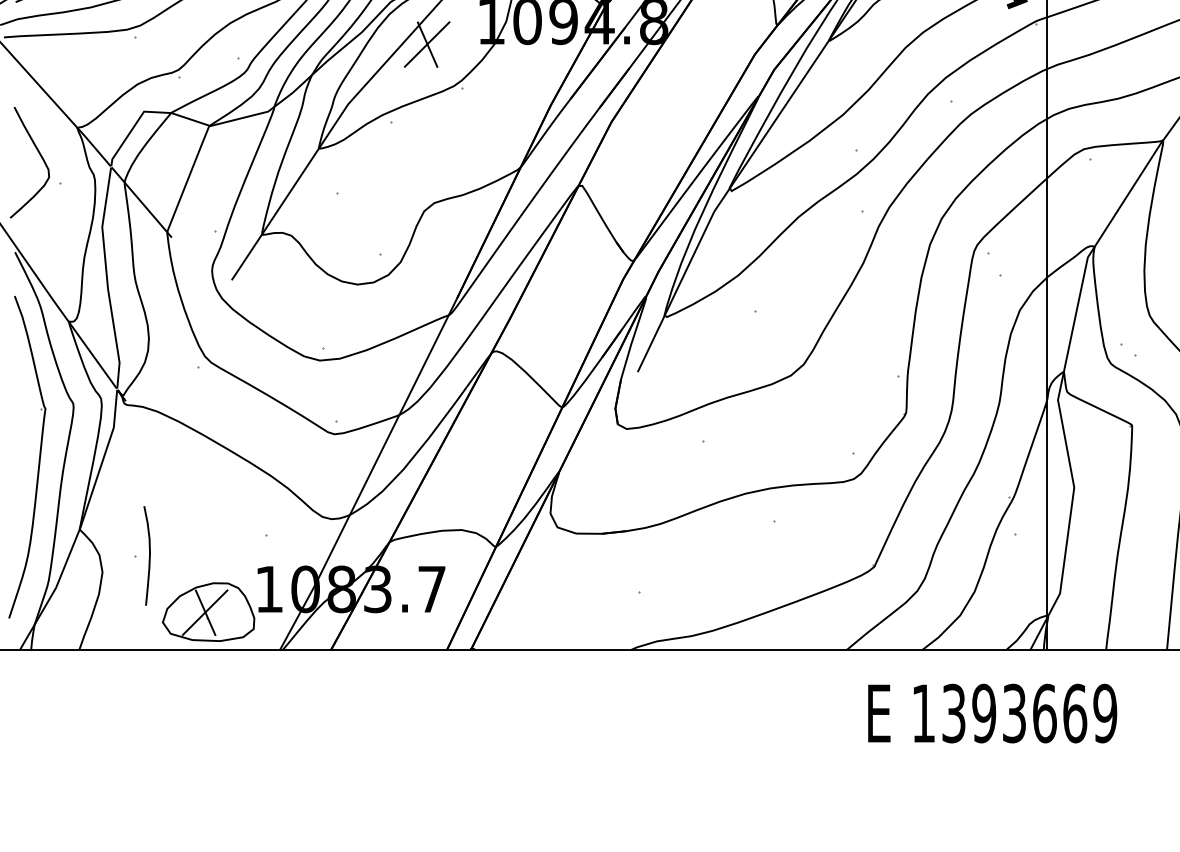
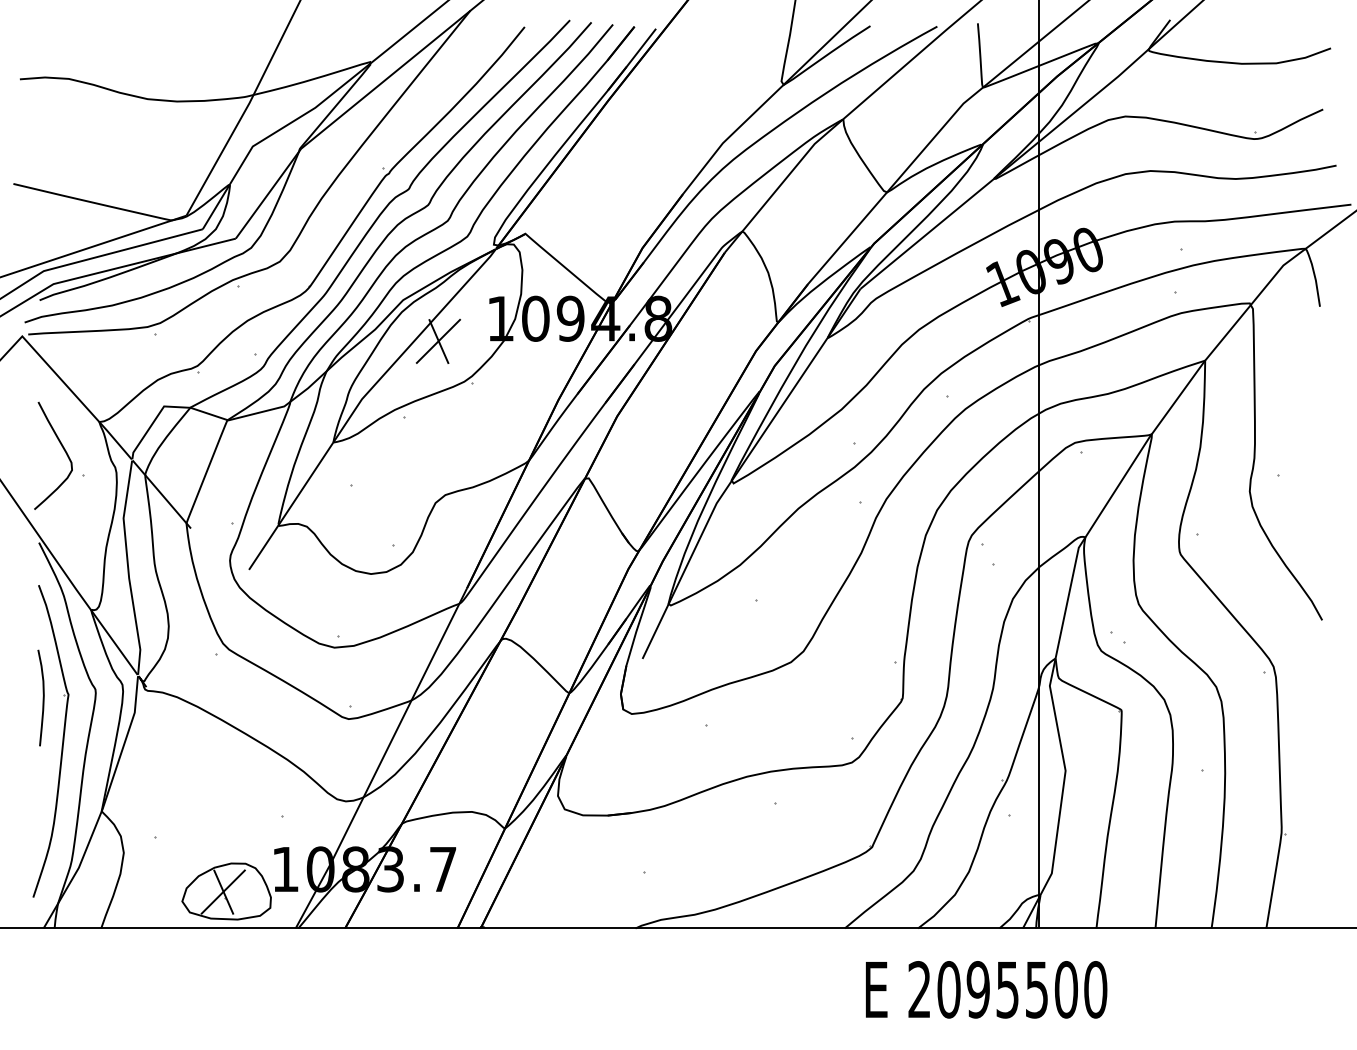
curve: (148, 555) -> (42, 697), moved
text: (1014, 713) -> (1007, 989), 1393669 -> 2095500

